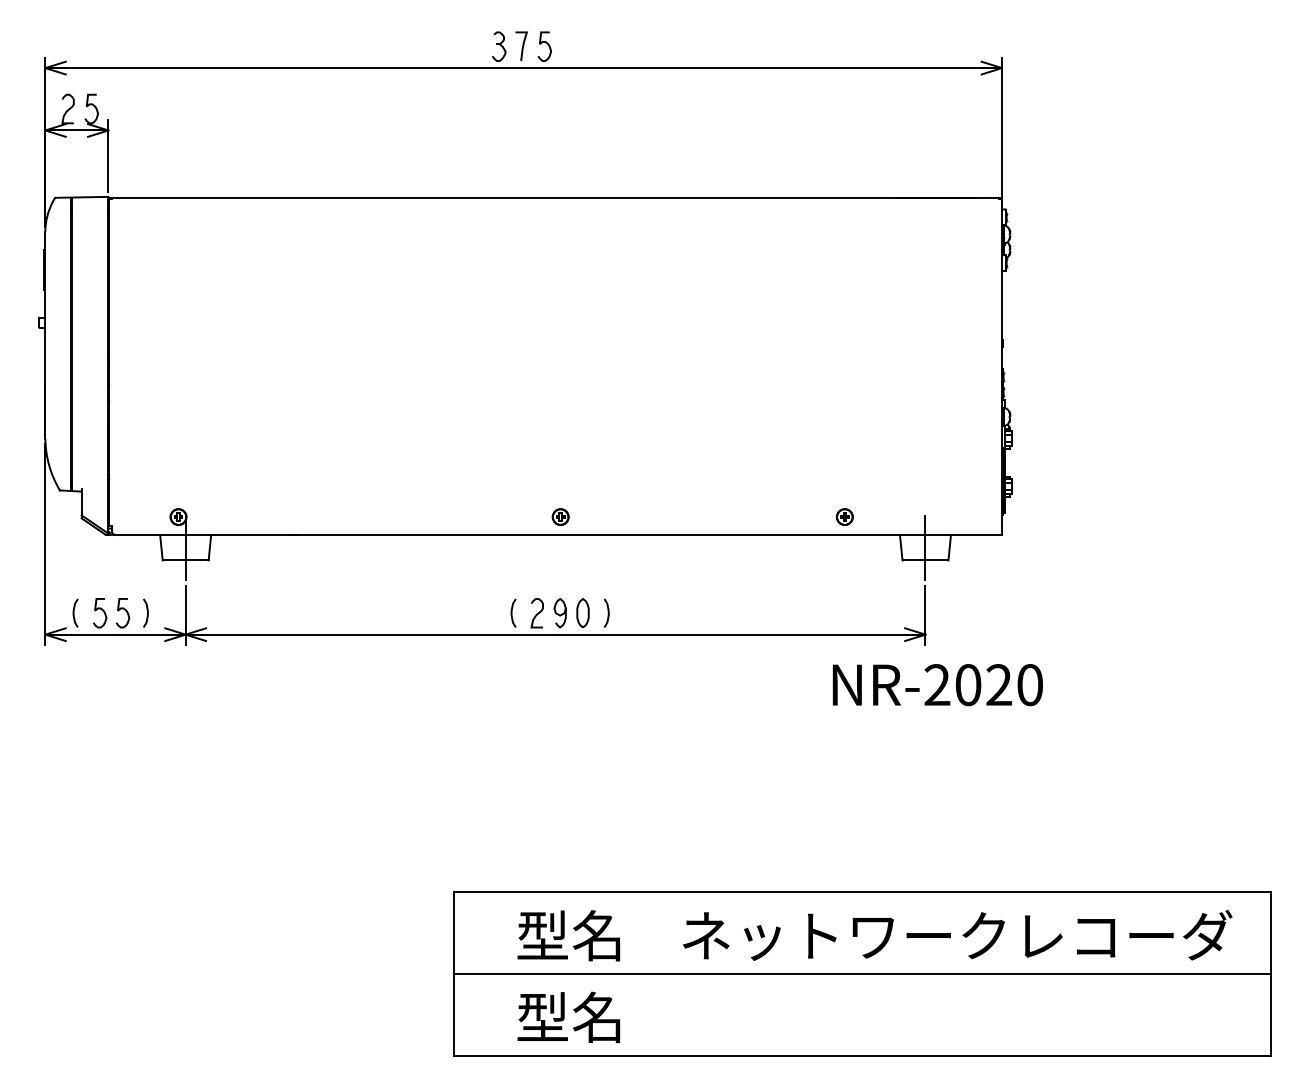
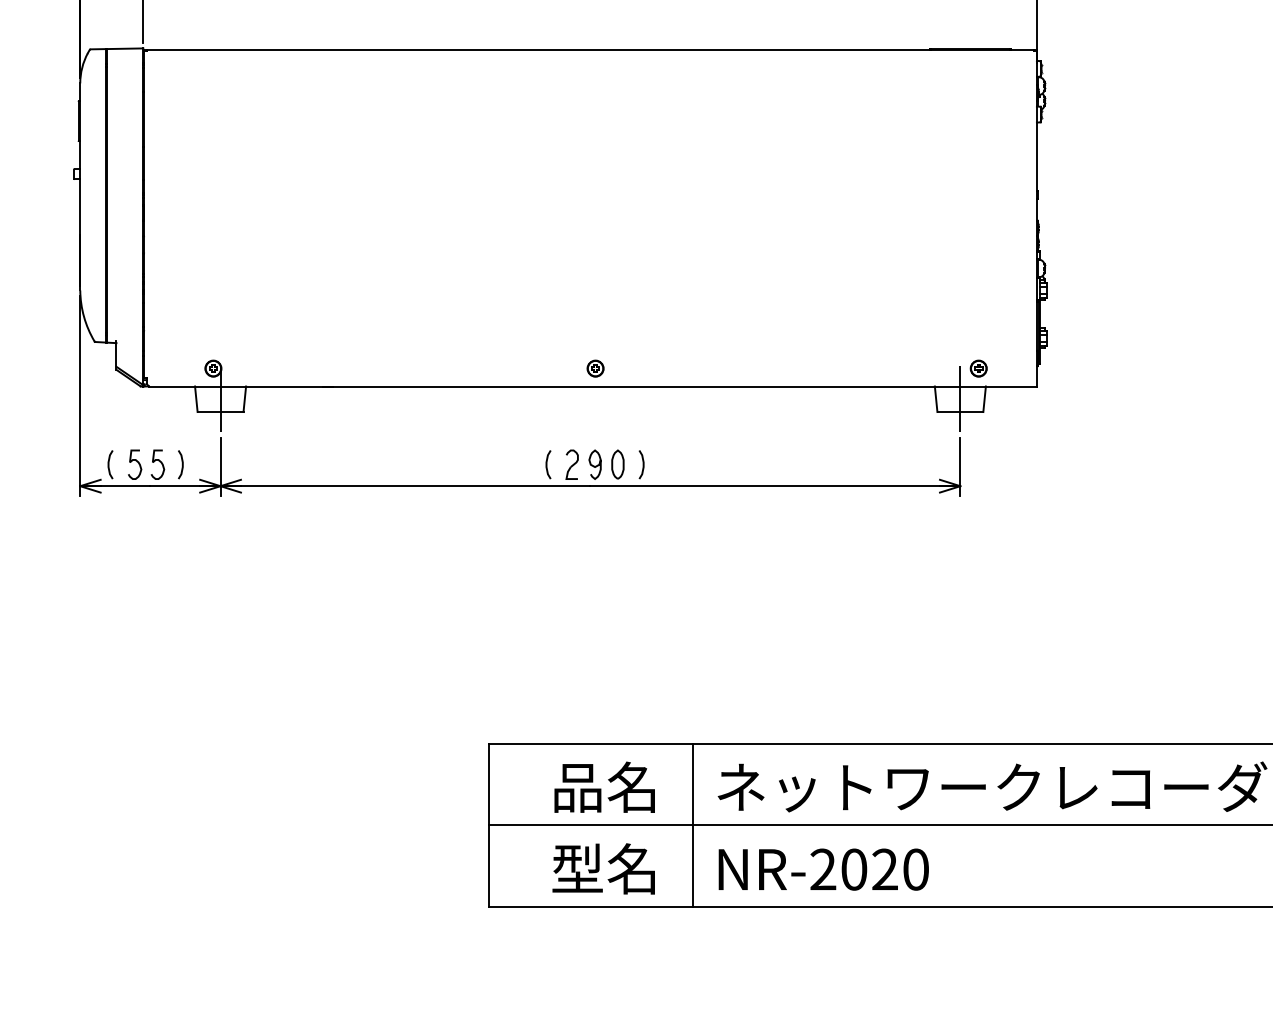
part: (844, 516) -> (978, 368), moved
text: (937, 685) -> (823, 870), moved
text: (542, 935) -> (577, 787), 型名 -> 品名
line: (658, 973) -> (693, 825), added

